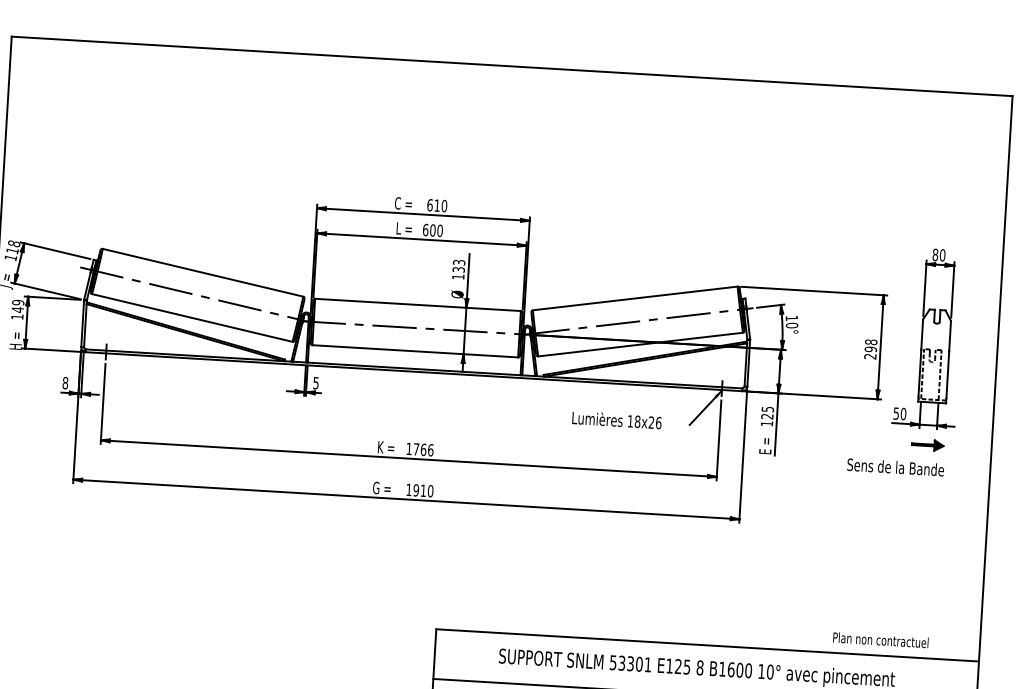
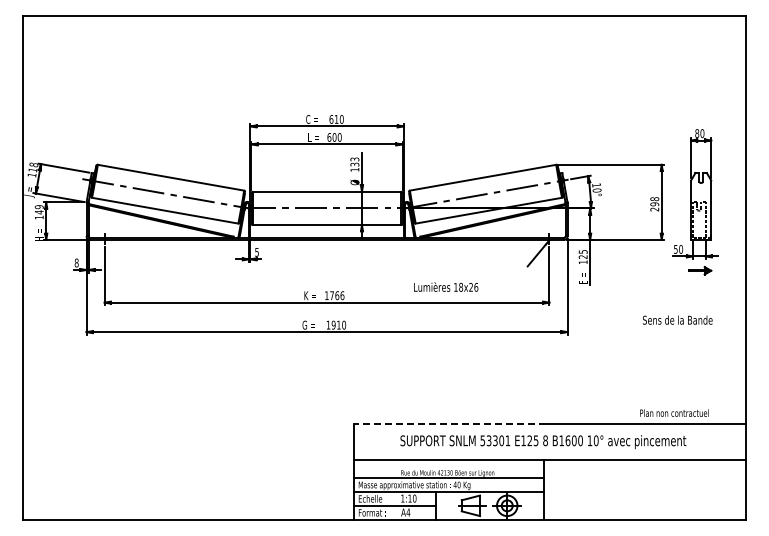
text: (617, 419) -> (446, 286), moved
text: (895, 466) -> (677, 319), moved
line: (568, 637) -> (449, 424), solid -> dashed

